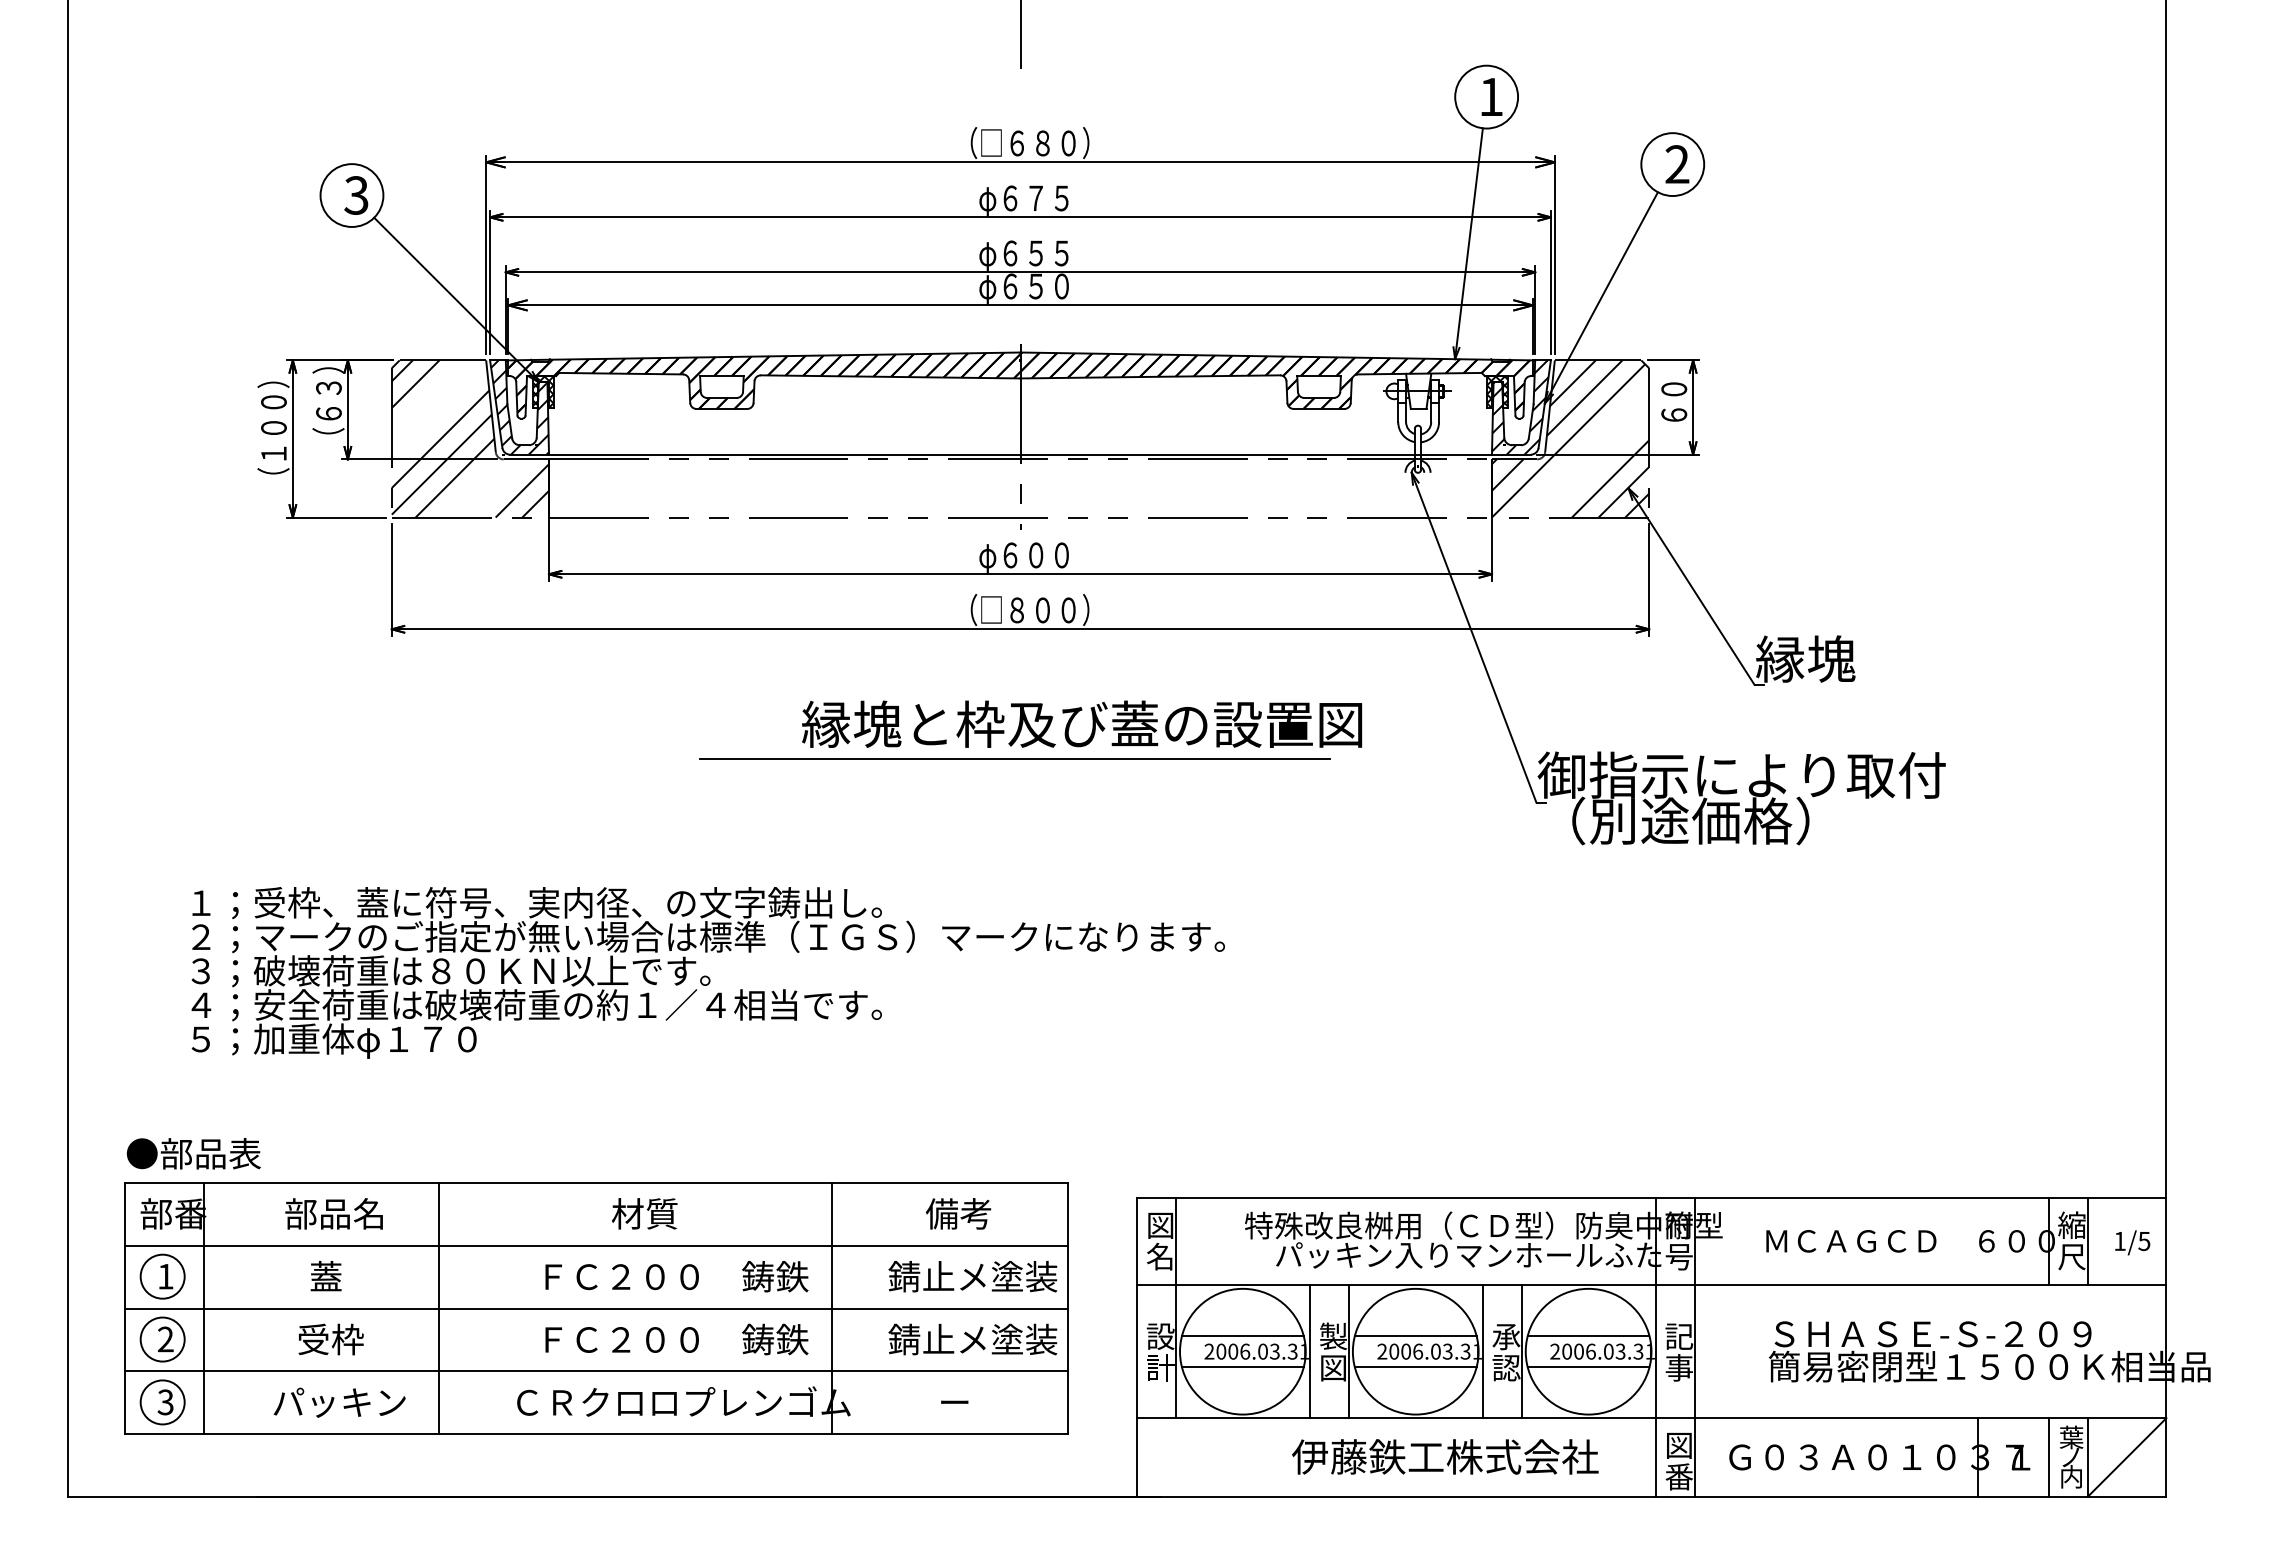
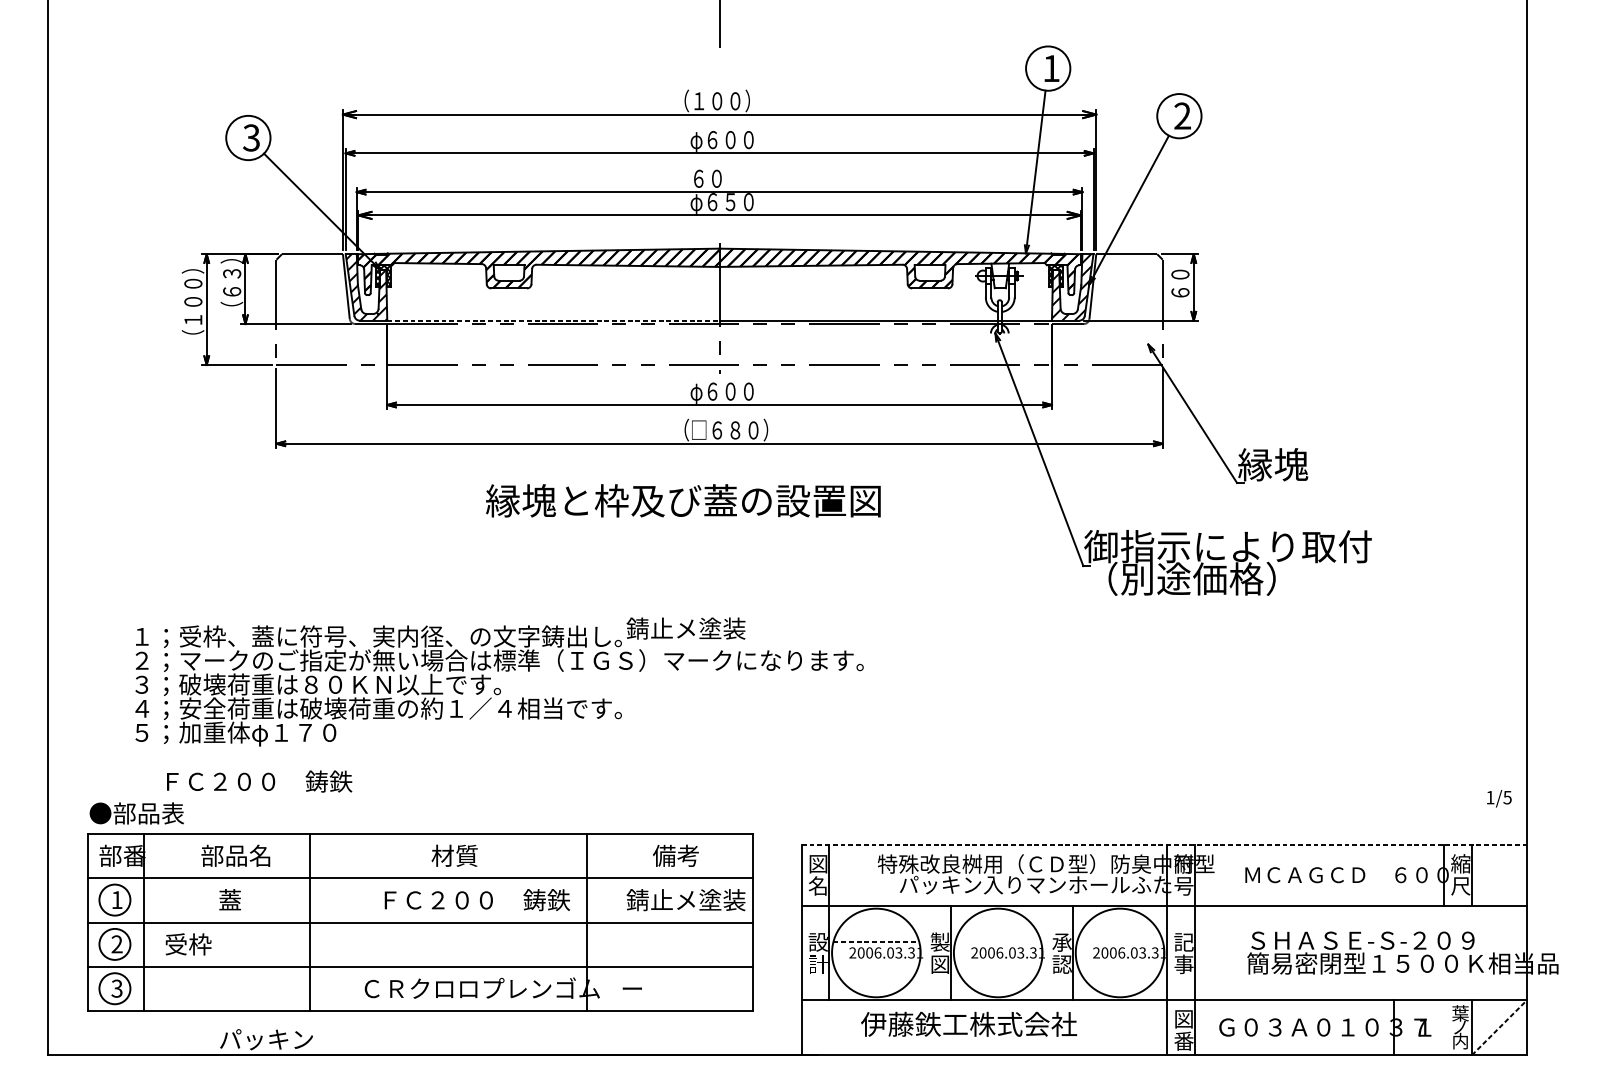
text: (1035, 143) -> (730, 101), （□６８０） -> （１００）
text: (1048, 198) -> (739, 140), φ６７５ -> φ６００
text: (1023, 255) -> (721, 180), φ６５５ -> ６０
hatch: (470, 438) -> (331, 309), removed
hatch: (1570, 438) -> (1107, 309), removed
line: (784, 454) -> (553, 320), solid -> dashed
text: (1029, 610) -> (725, 430), （□８００） -> （□６８０）
text: (1082, 723) -> (683, 500), moved
line: (1014, 759) -> (715, 535), removed
line: (1651, 1198) -> (1164, 844), solid -> dashed
text: (2132, 1242) -> (1499, 798), moved
line: (1242, 1335) -> (876, 941), solid -> dashed
line: (1415, 1335) -> (998, 941), removed
line: (1588, 1335) -> (1120, 941), removed
text: (330, 1339) -> (188, 944), moved
text: (676, 1339) -> (259, 781), moved
text: (972, 1339) -> (685, 628), moved
line: (1309, 1351) -> (923, 952), removed
line: (1482, 1351) -> (1045, 952), removed
line: (1242, 1367) -> (876, 964), removed
line: (1415, 1367) -> (998, 964), removed
line: (1588, 1367) -> (1120, 964), removed
text: (954, 1401) -> (632, 988), moved
text: (339, 1402) -> (266, 1039), moved
text: (1445, 1456) -> (969, 1024), moved
line: (2048, 1457) -> (1444, 1027), removed
line: (2127, 1457) -> (1499, 1027), solid -> dashed

